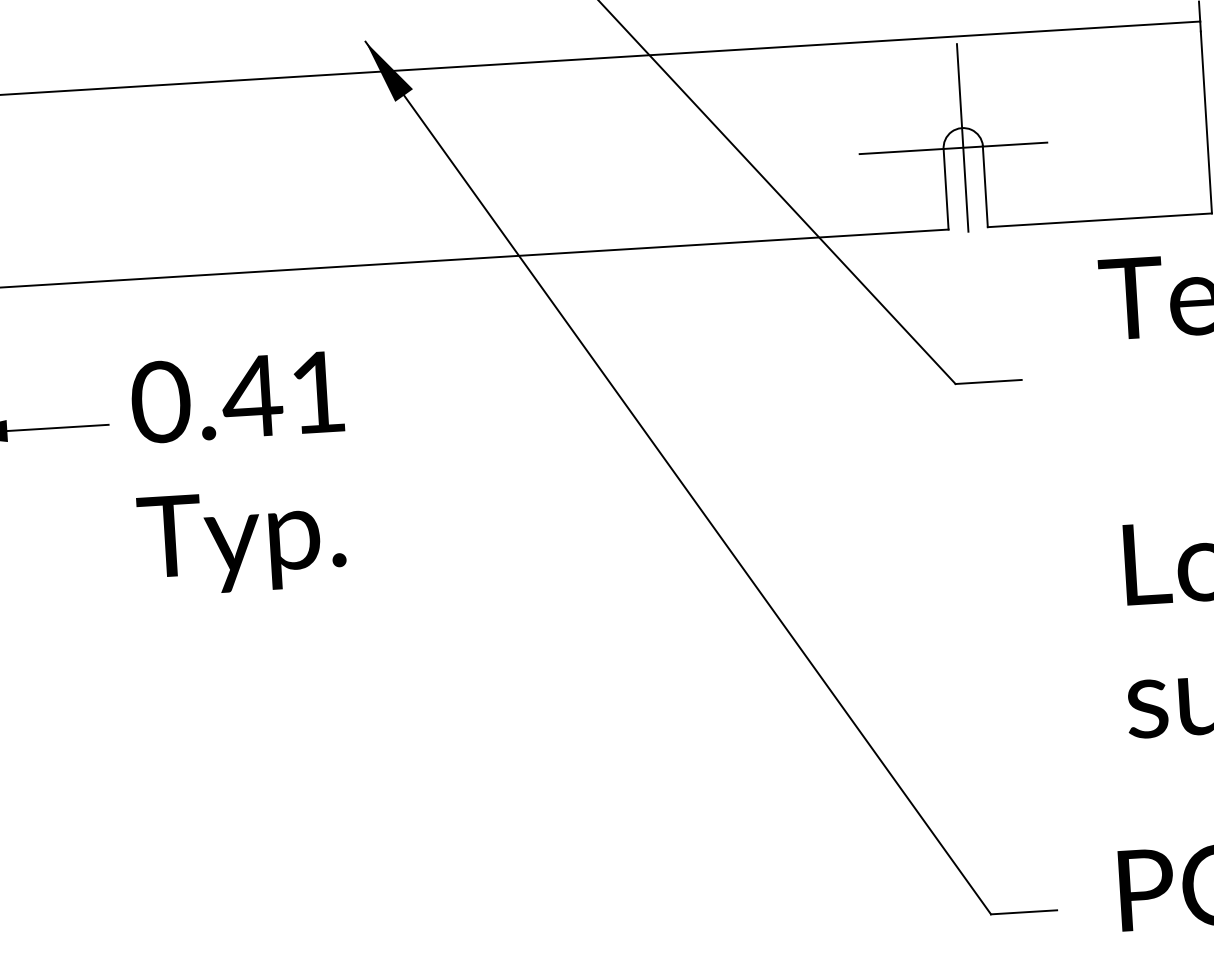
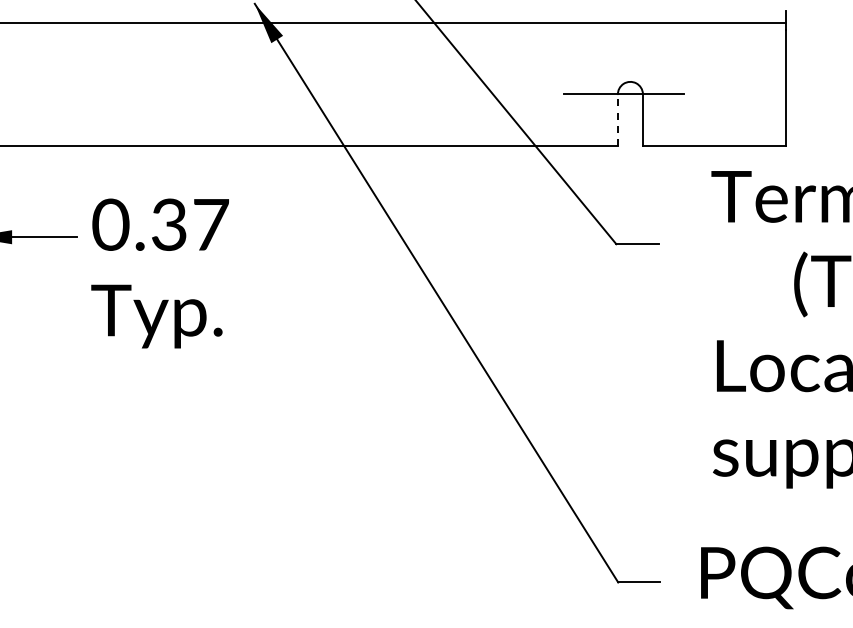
line: (962, 136) -> (630, 87), removed
line: (945, 188) -> (617, 119), solid -> dashed
text: (282, 394) -> (188, 224), 0.41 -> 0.37

